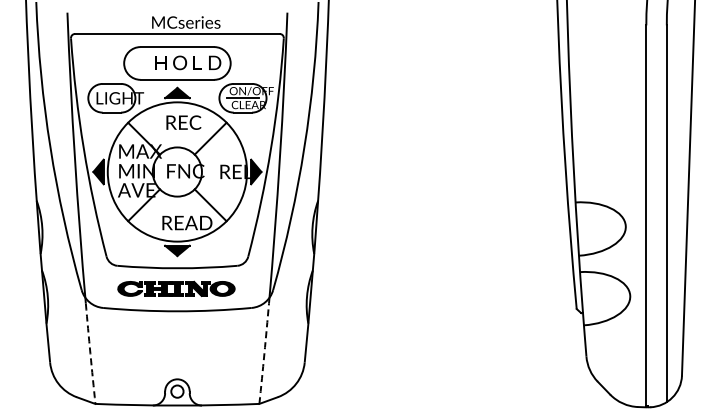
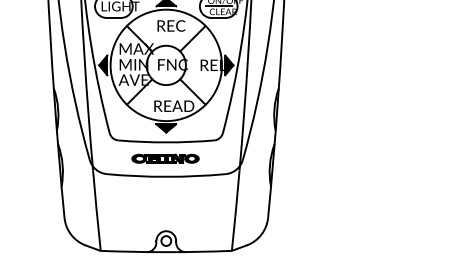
part: (176, 288) -> (165, 158), size x0.71
arc: (90, 353) -> (96, 210), dashed -> solid
arc: (264, 353) -> (235, 210), dashed -> solid

